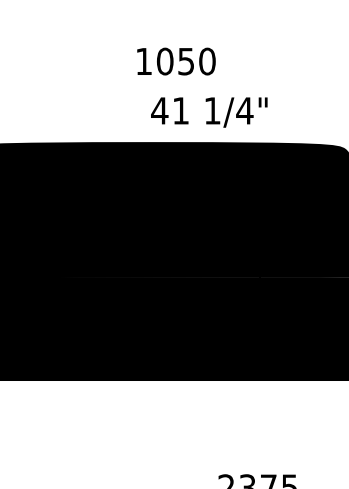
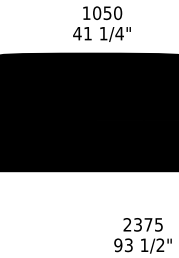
text: (208, 112) -> (101, 34), moved

